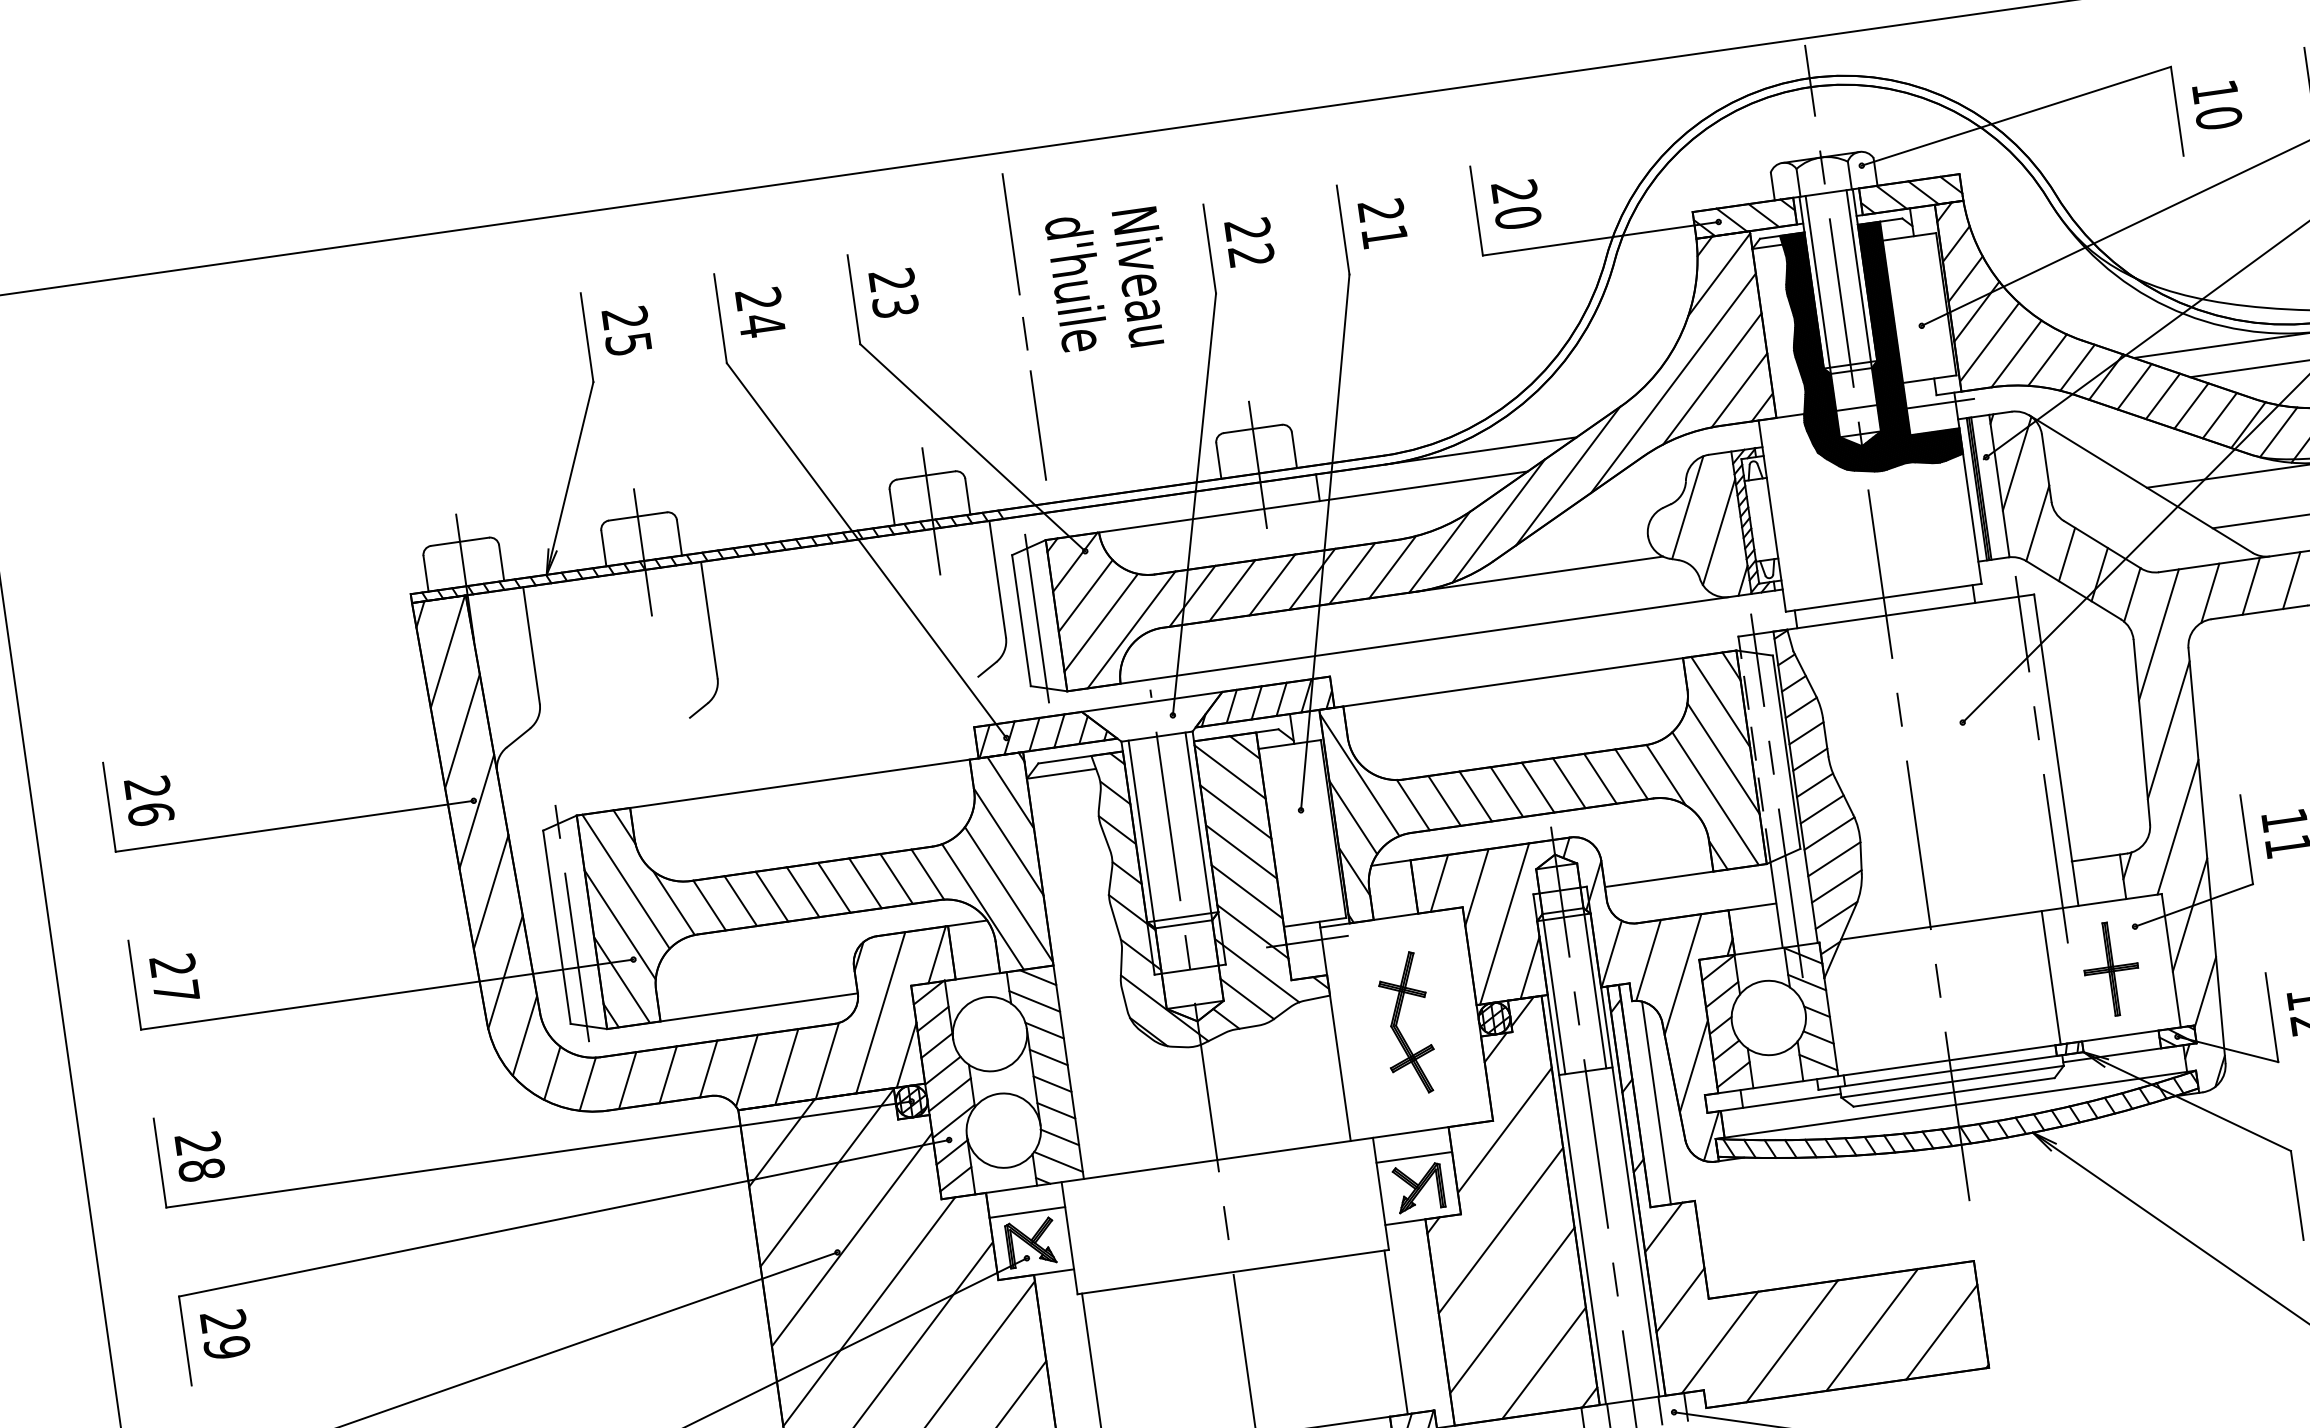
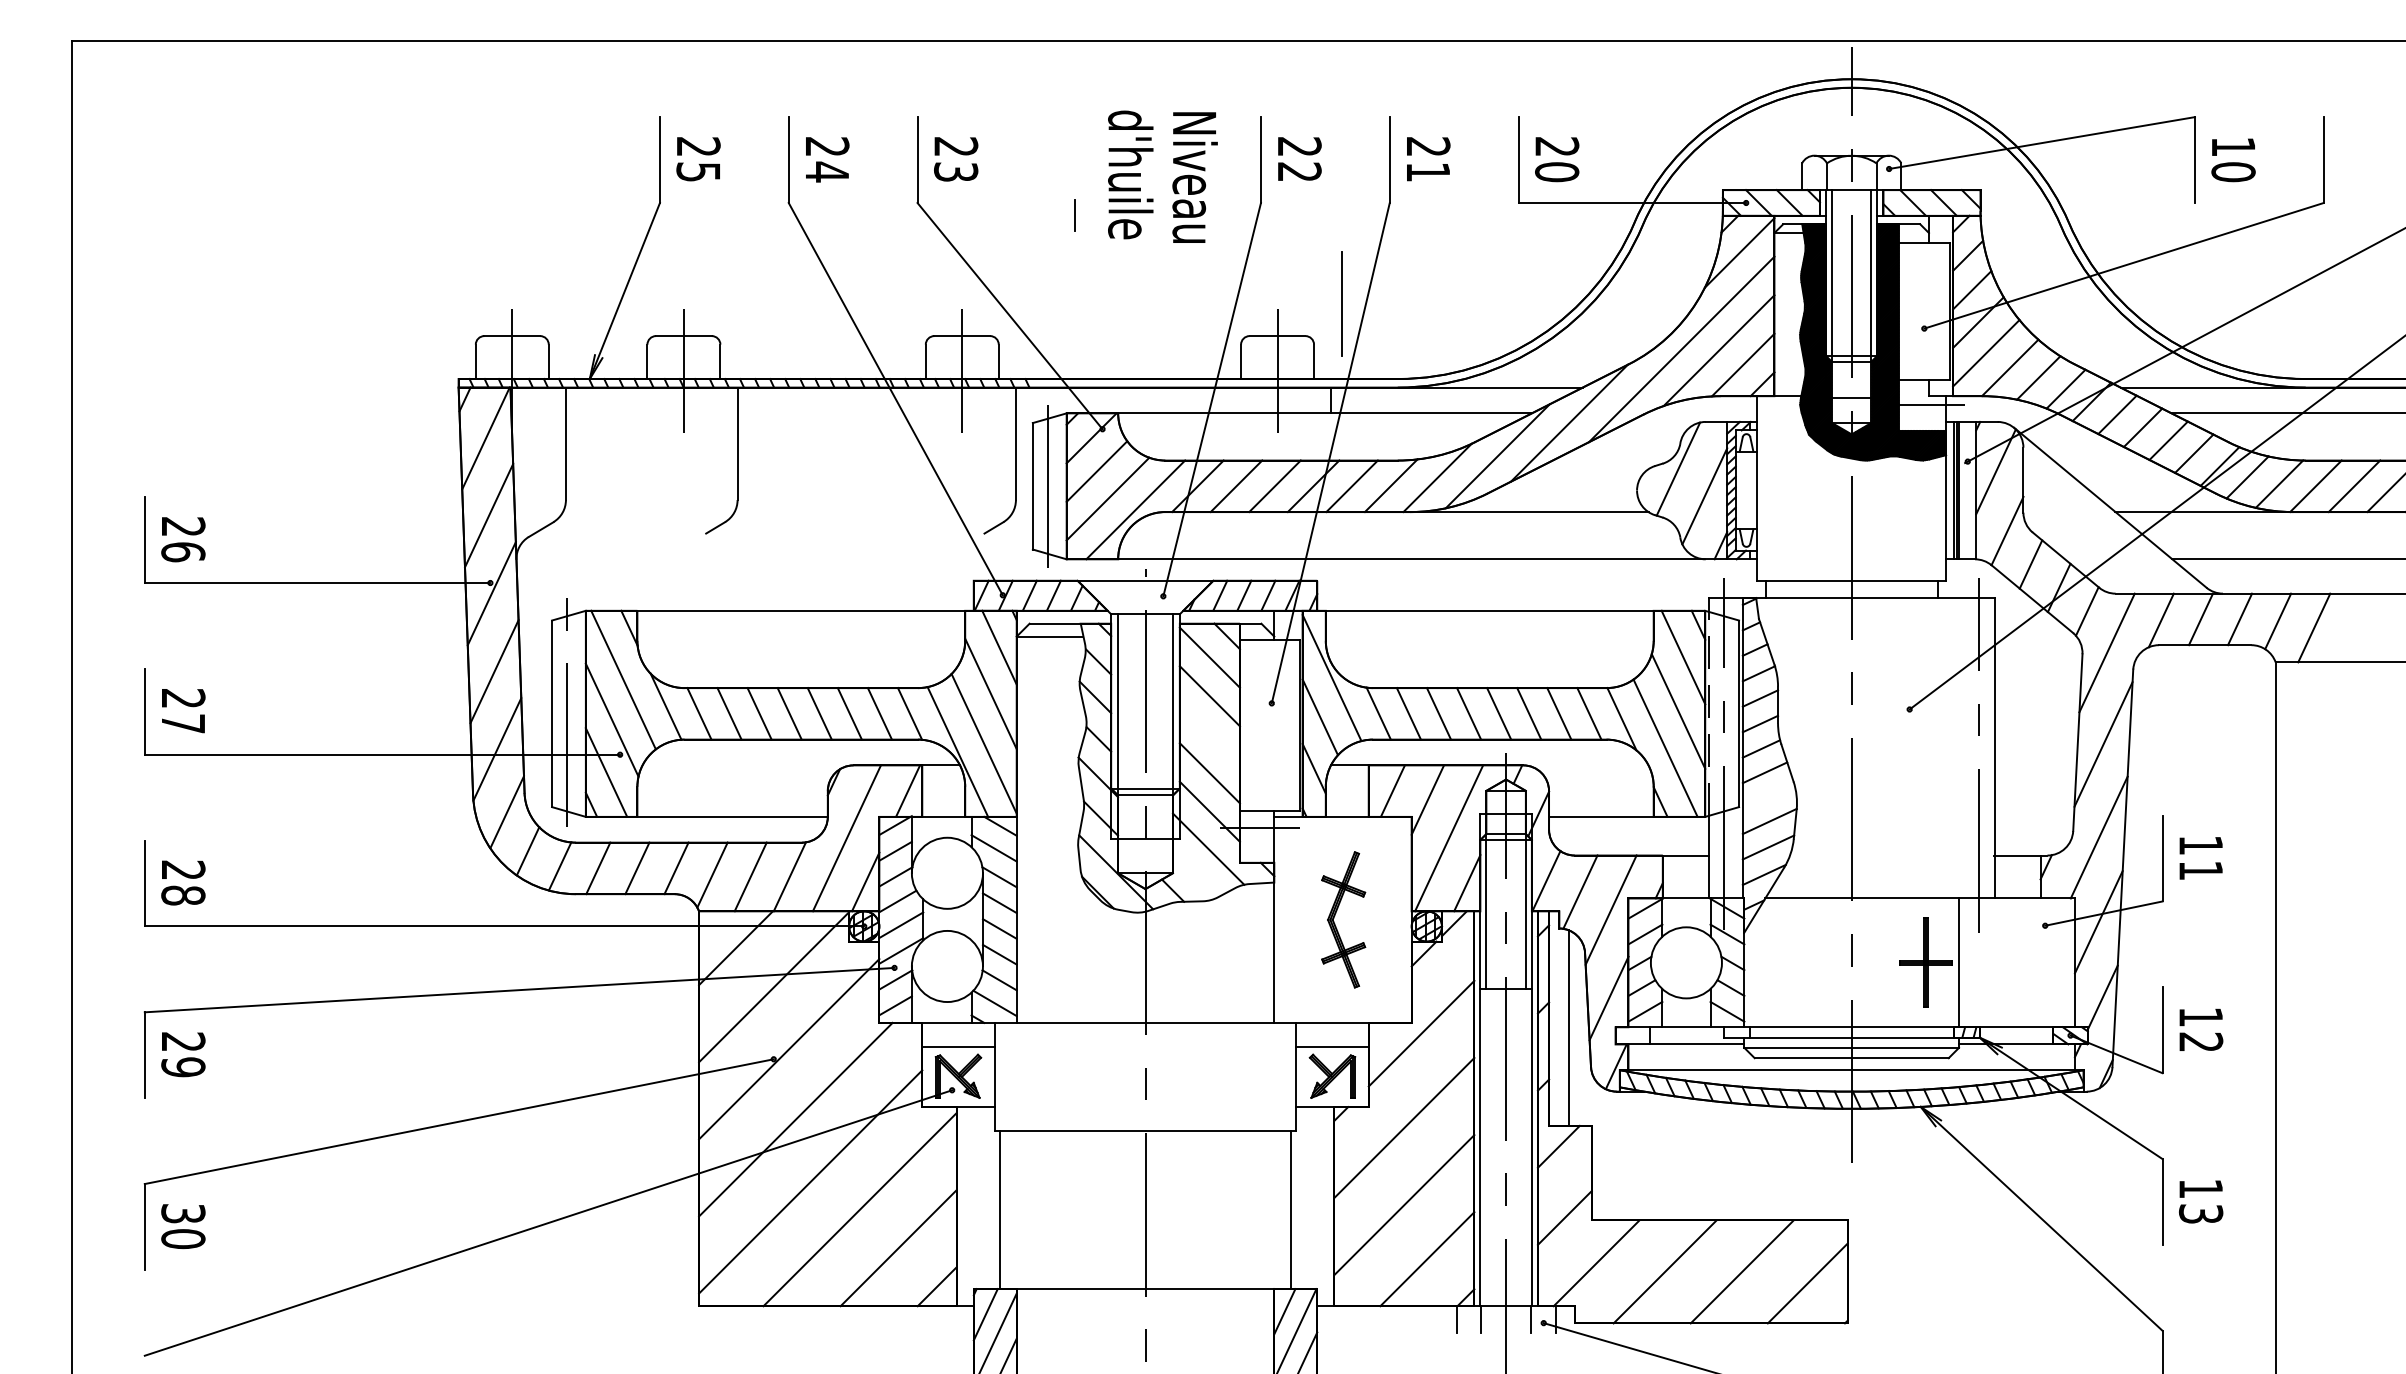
line: (1010, 233) -> (1074, 118), removed
line: (1037, 425) -> (1341, 303), moved
line: (1829, 833) -> (1768, 796), removed
line: (1241, 851) -> (1209, 734), removed
part: (2110, 968) -> (1925, 962), moved
line: (1247, 998) -> (1195, 874), removed

